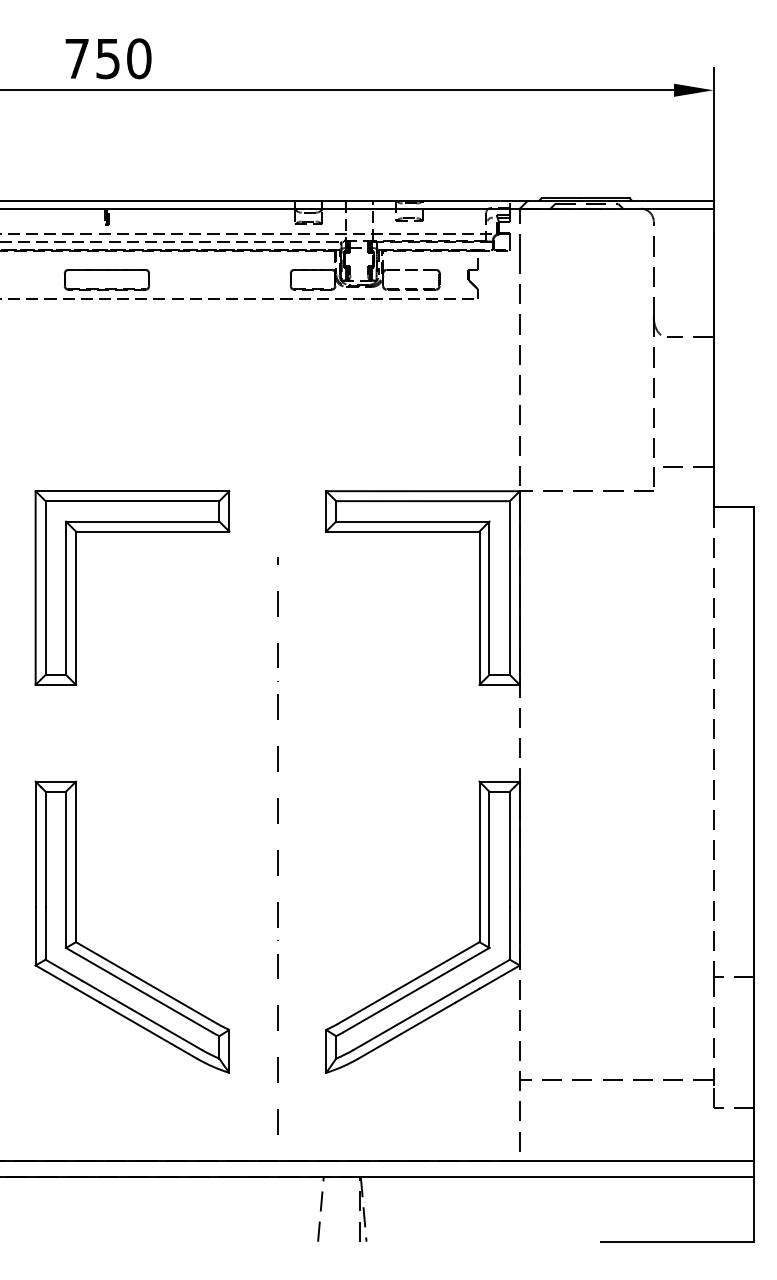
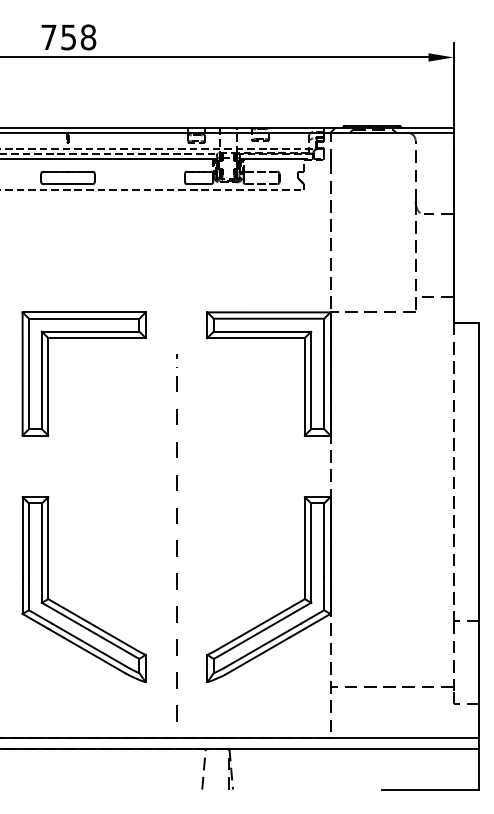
text: (139, 58) -> (88, 37), 750 -> 758

